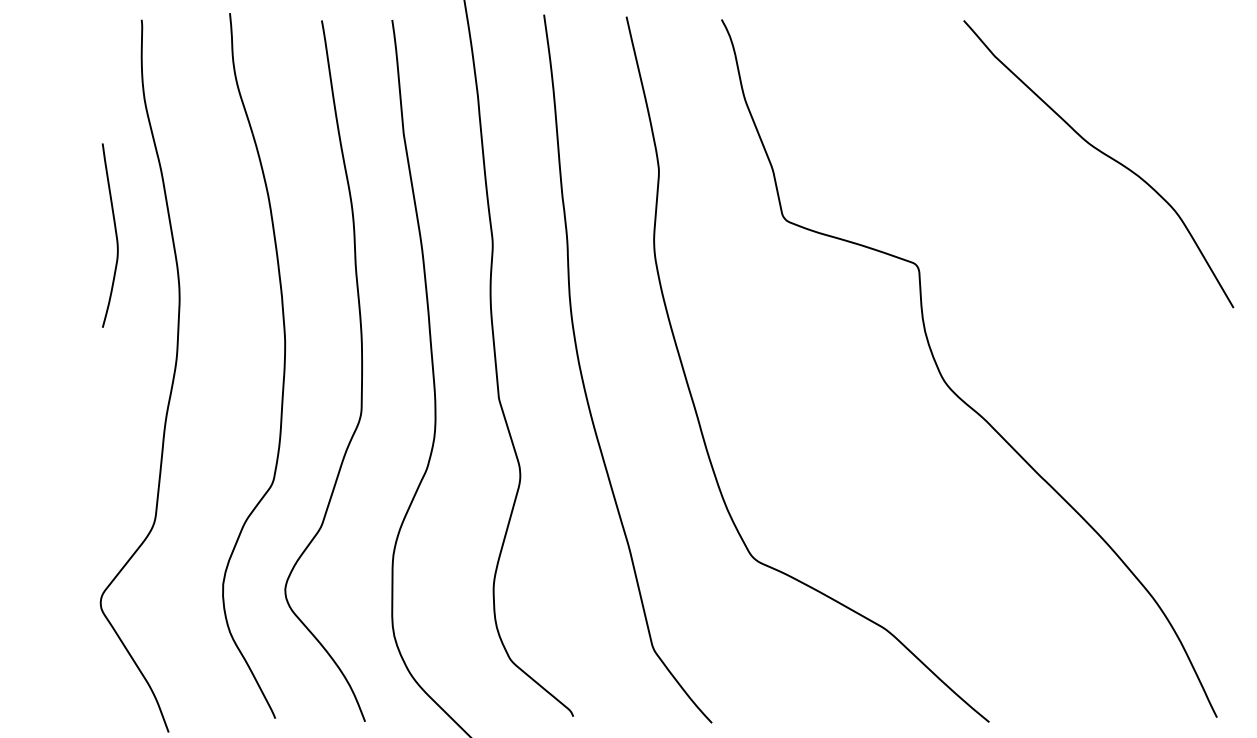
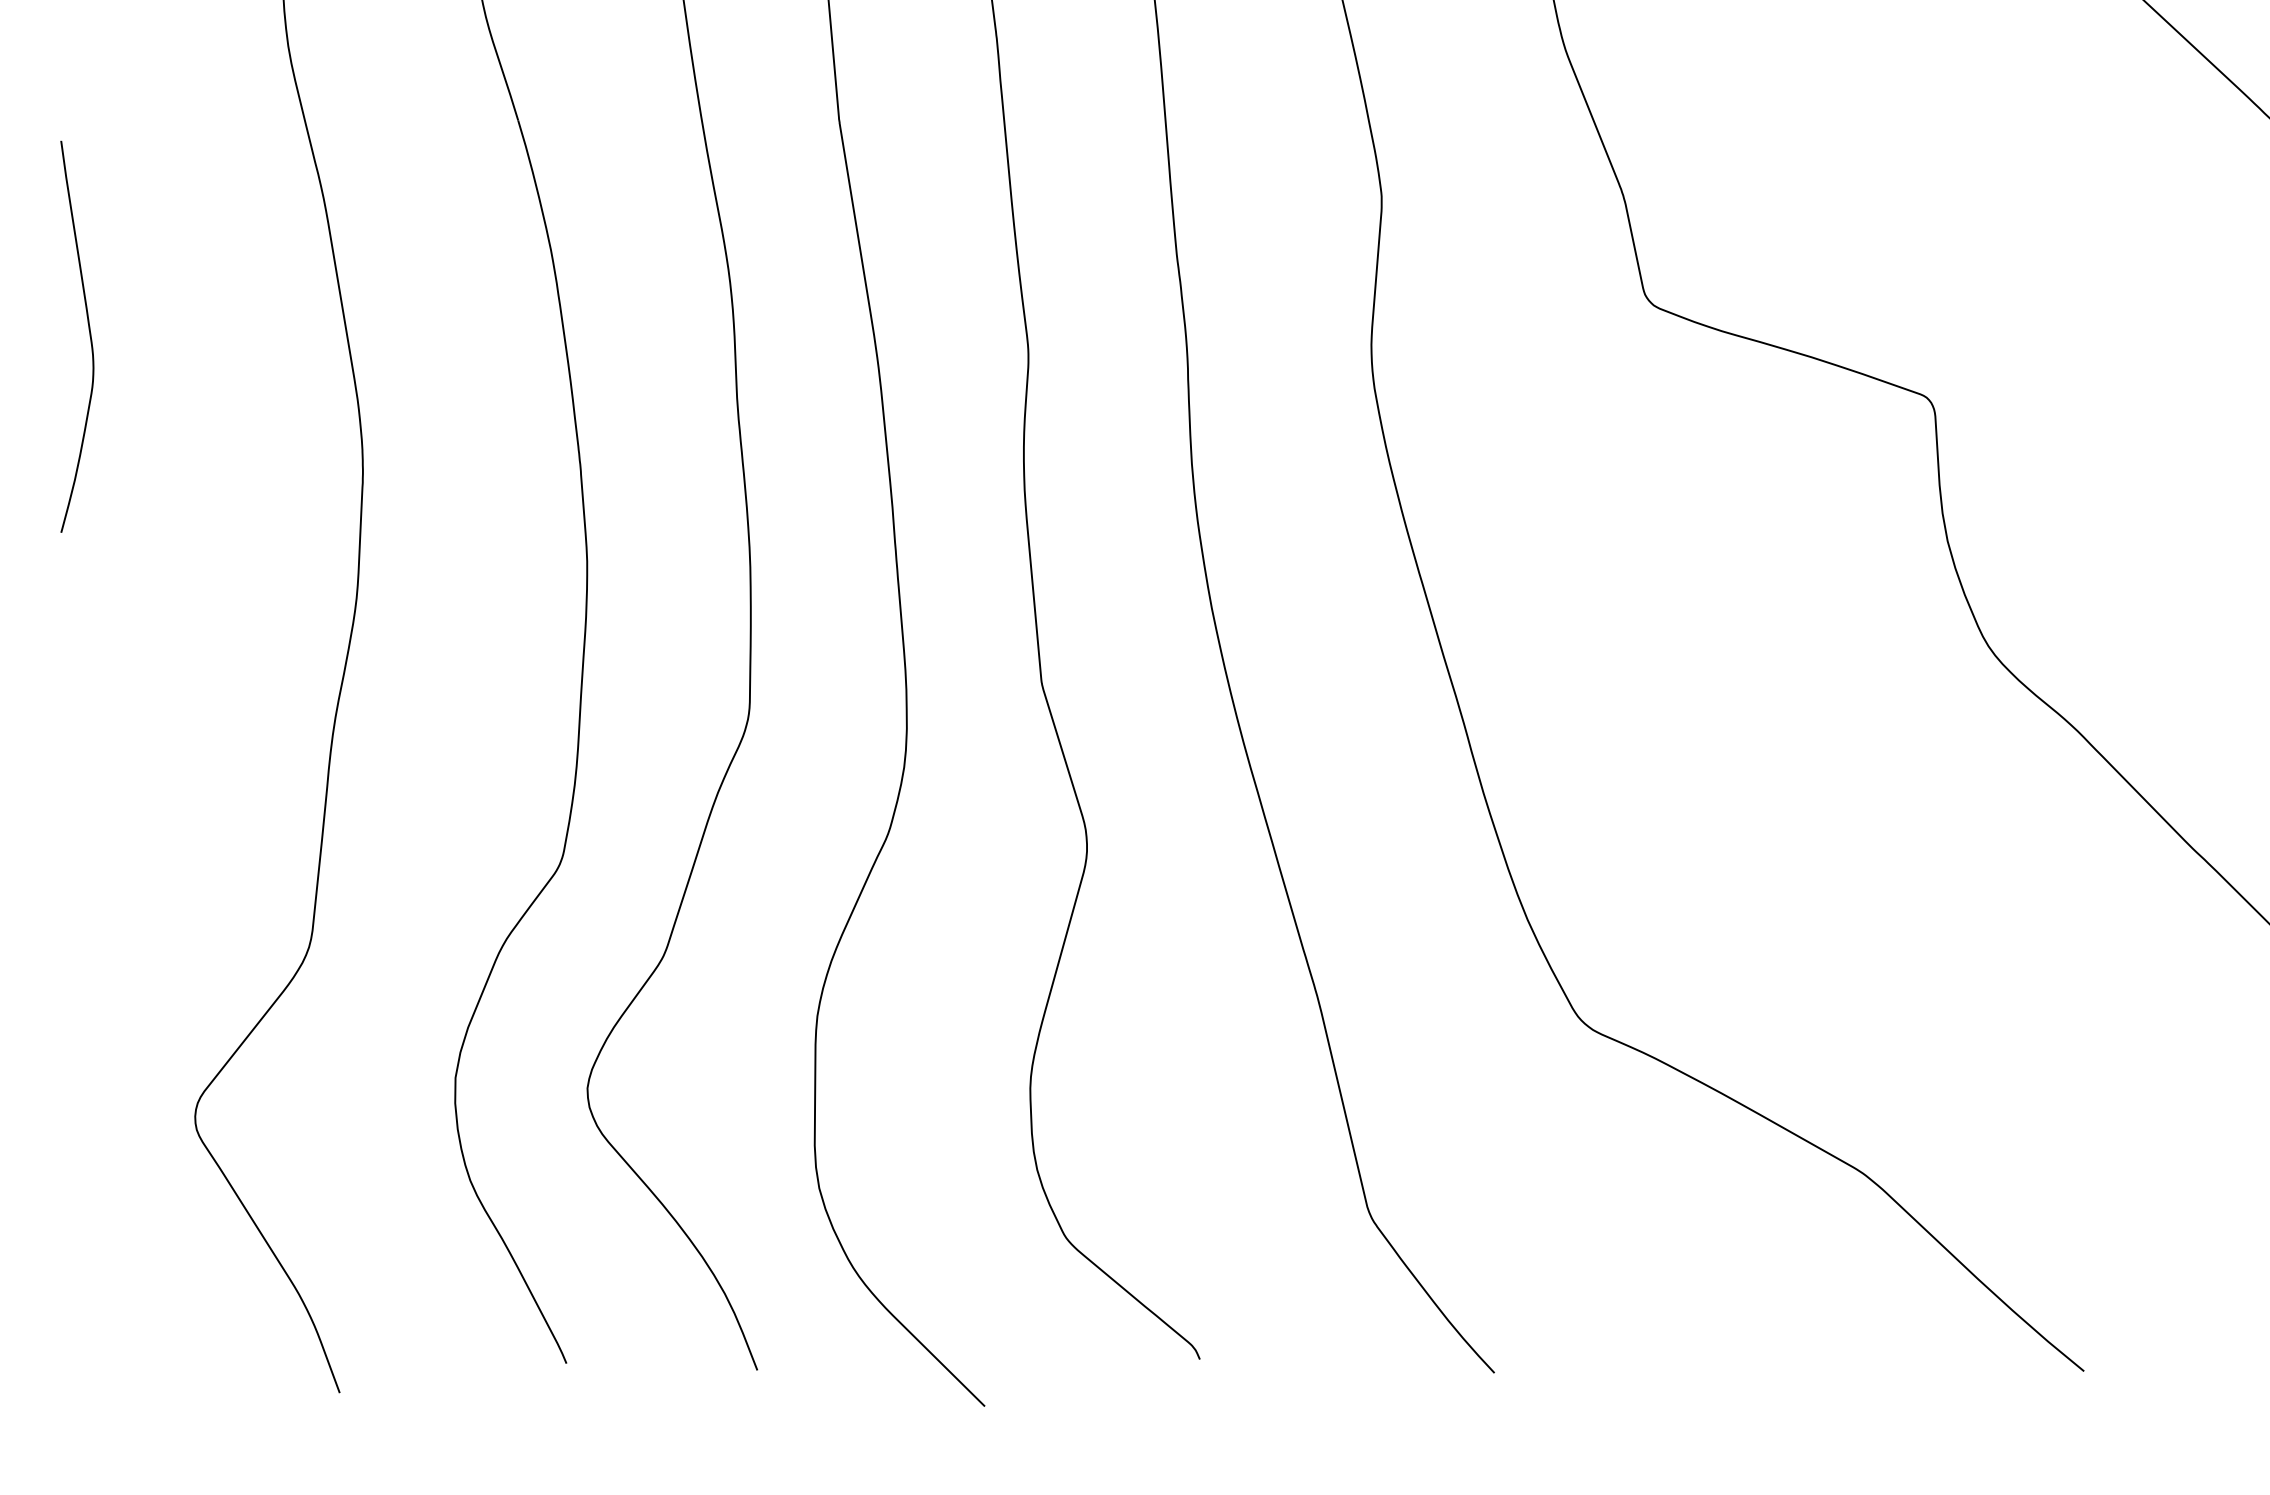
curve: (115, 235) -> (88, 336), moved

